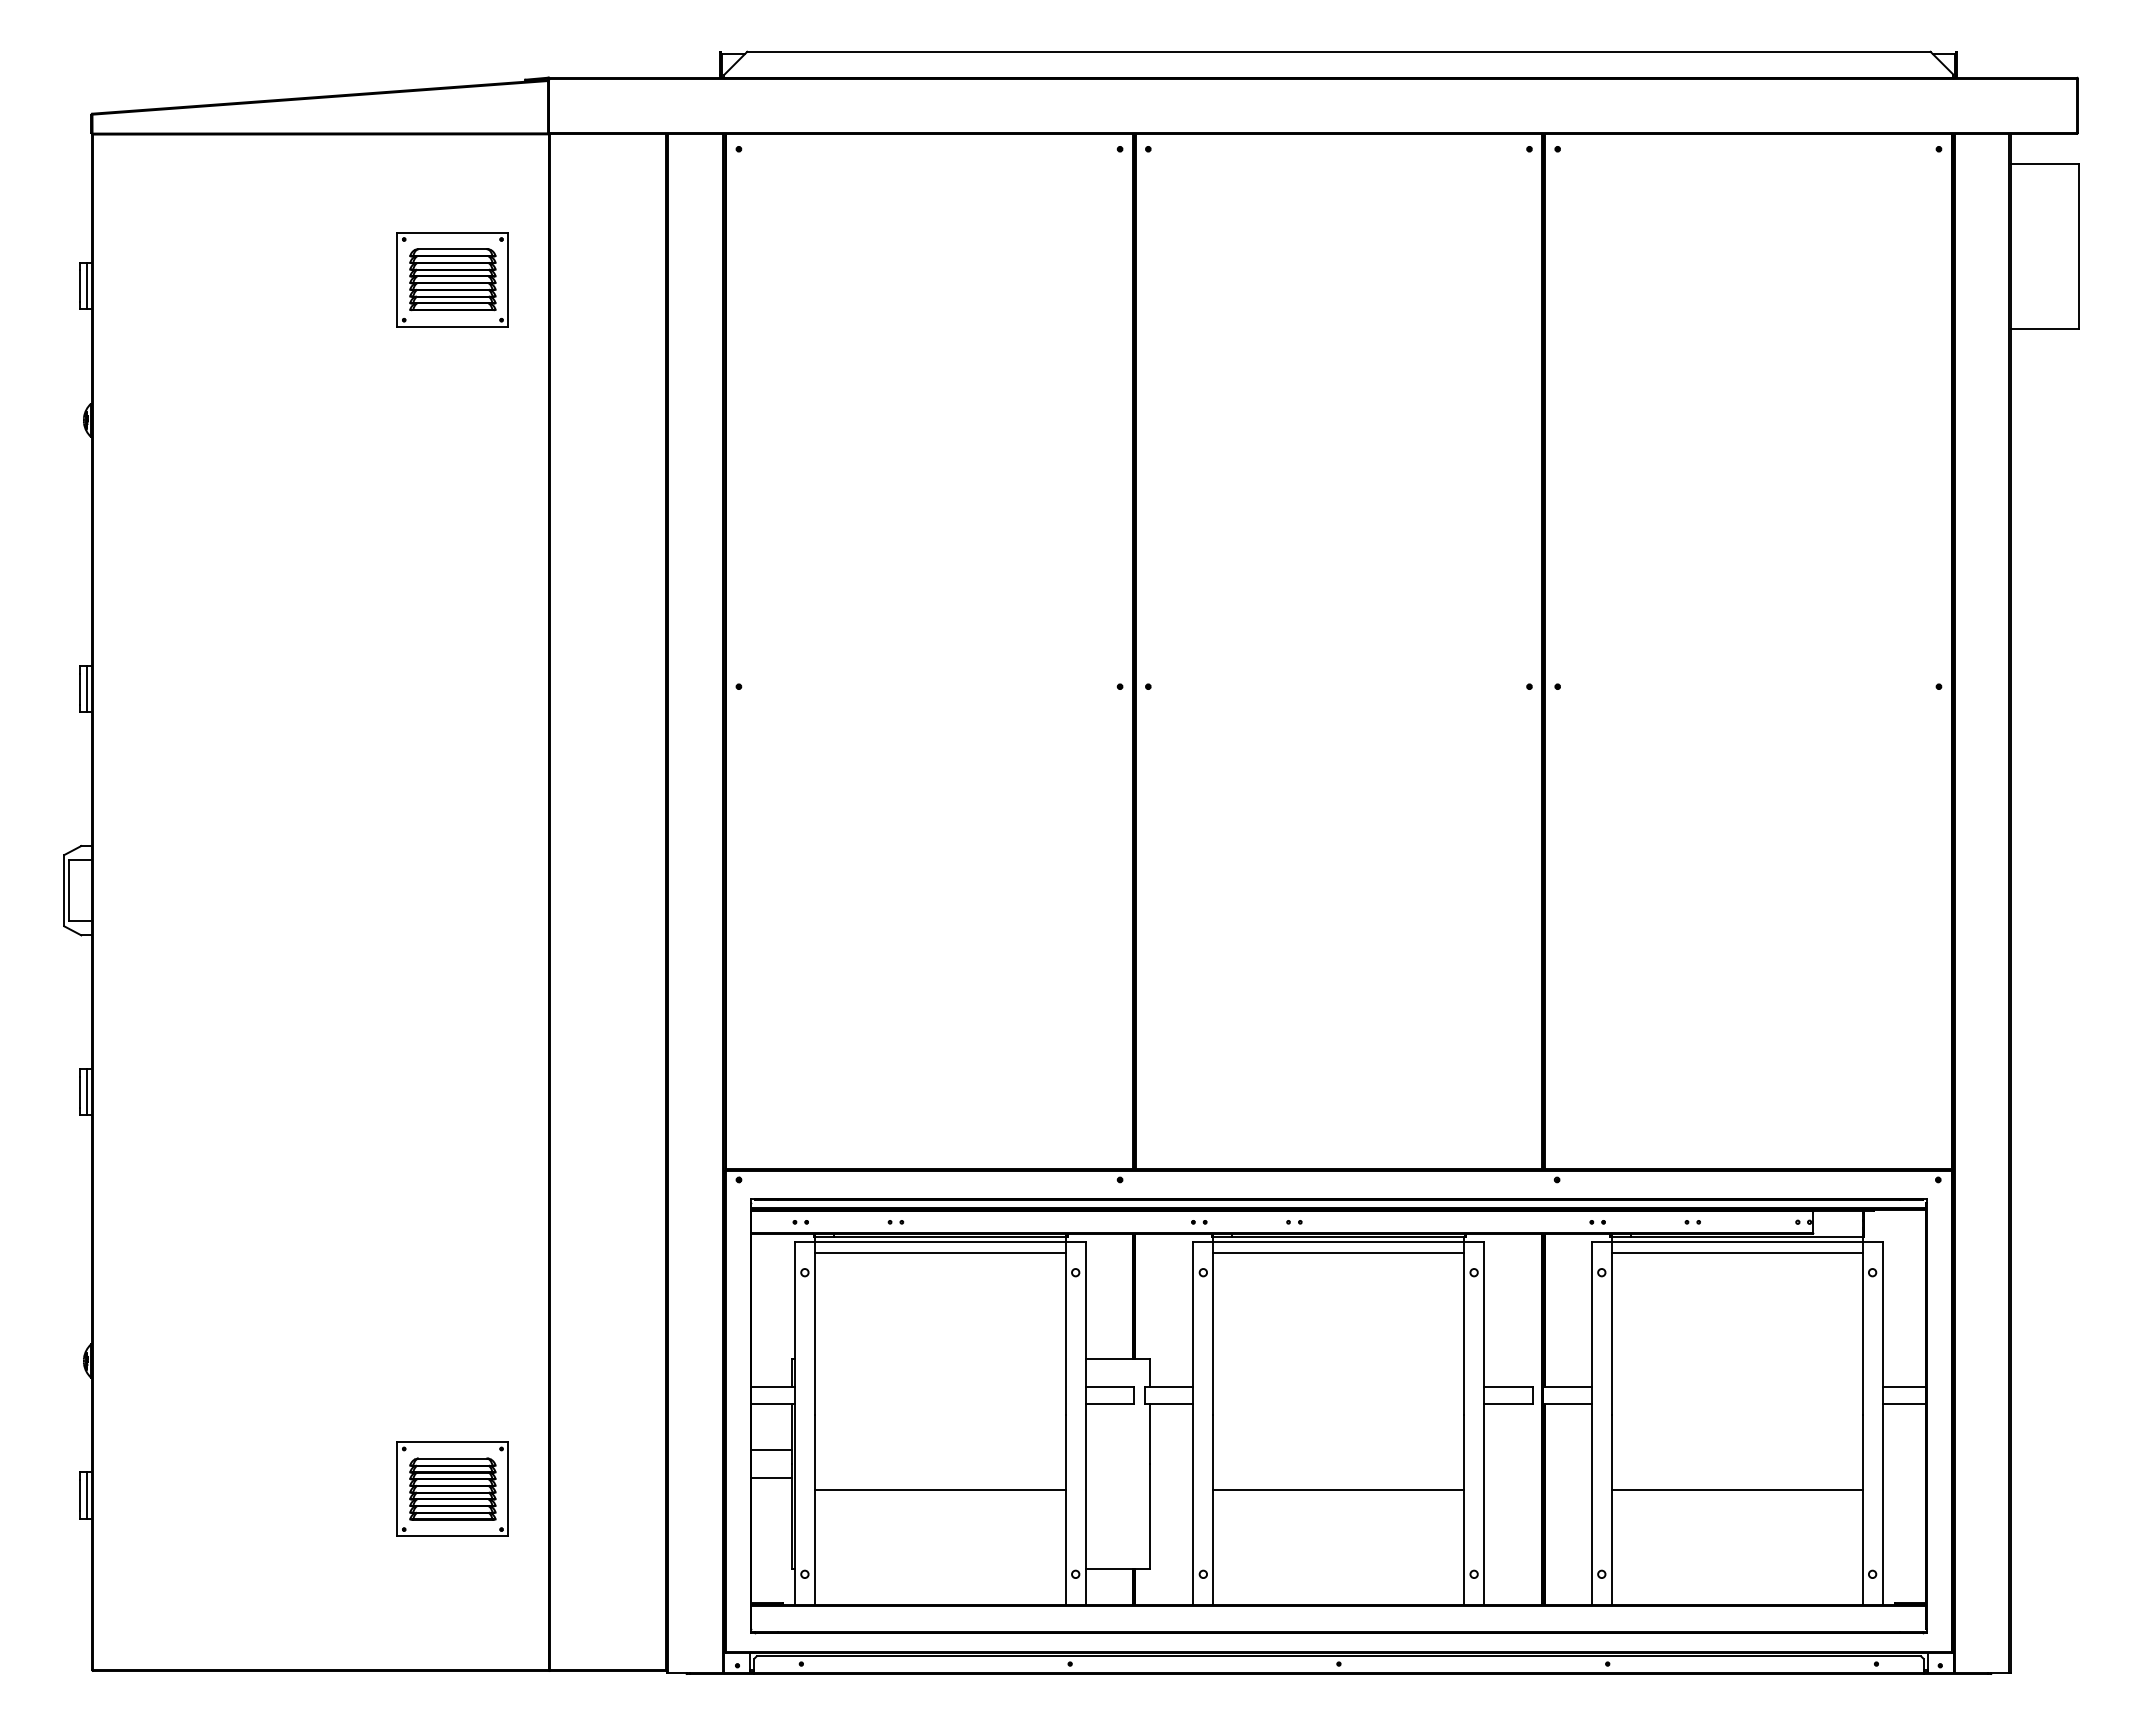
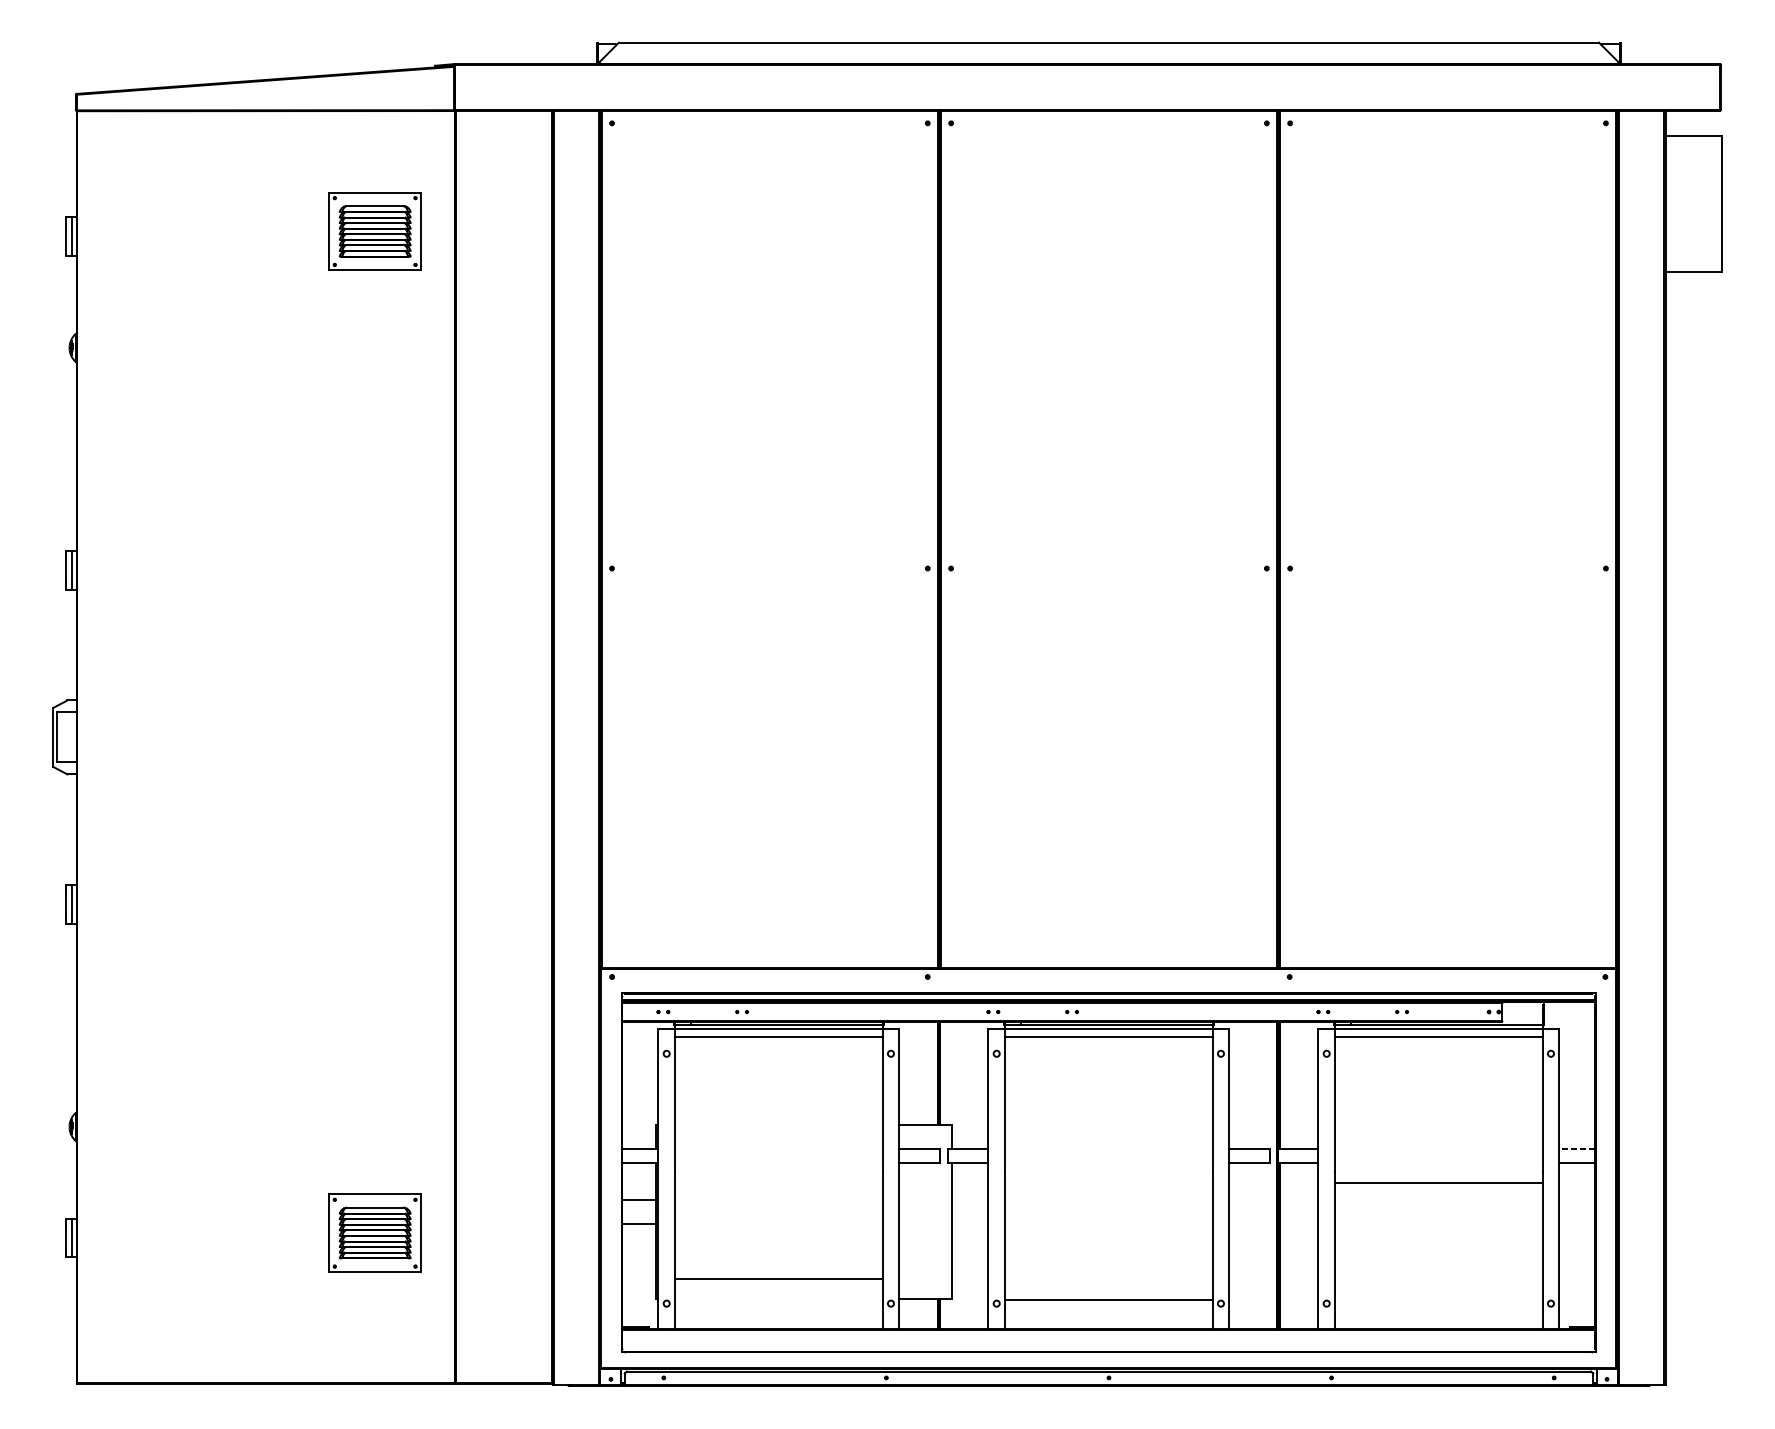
line: (1904, 1387) -> (1577, 1148), solid -> dashed
line: (939, 1490) -> (778, 1278), moved
line: (1338, 1490) -> (1108, 1300), moved
line: (1736, 1490) -> (1438, 1183), moved

